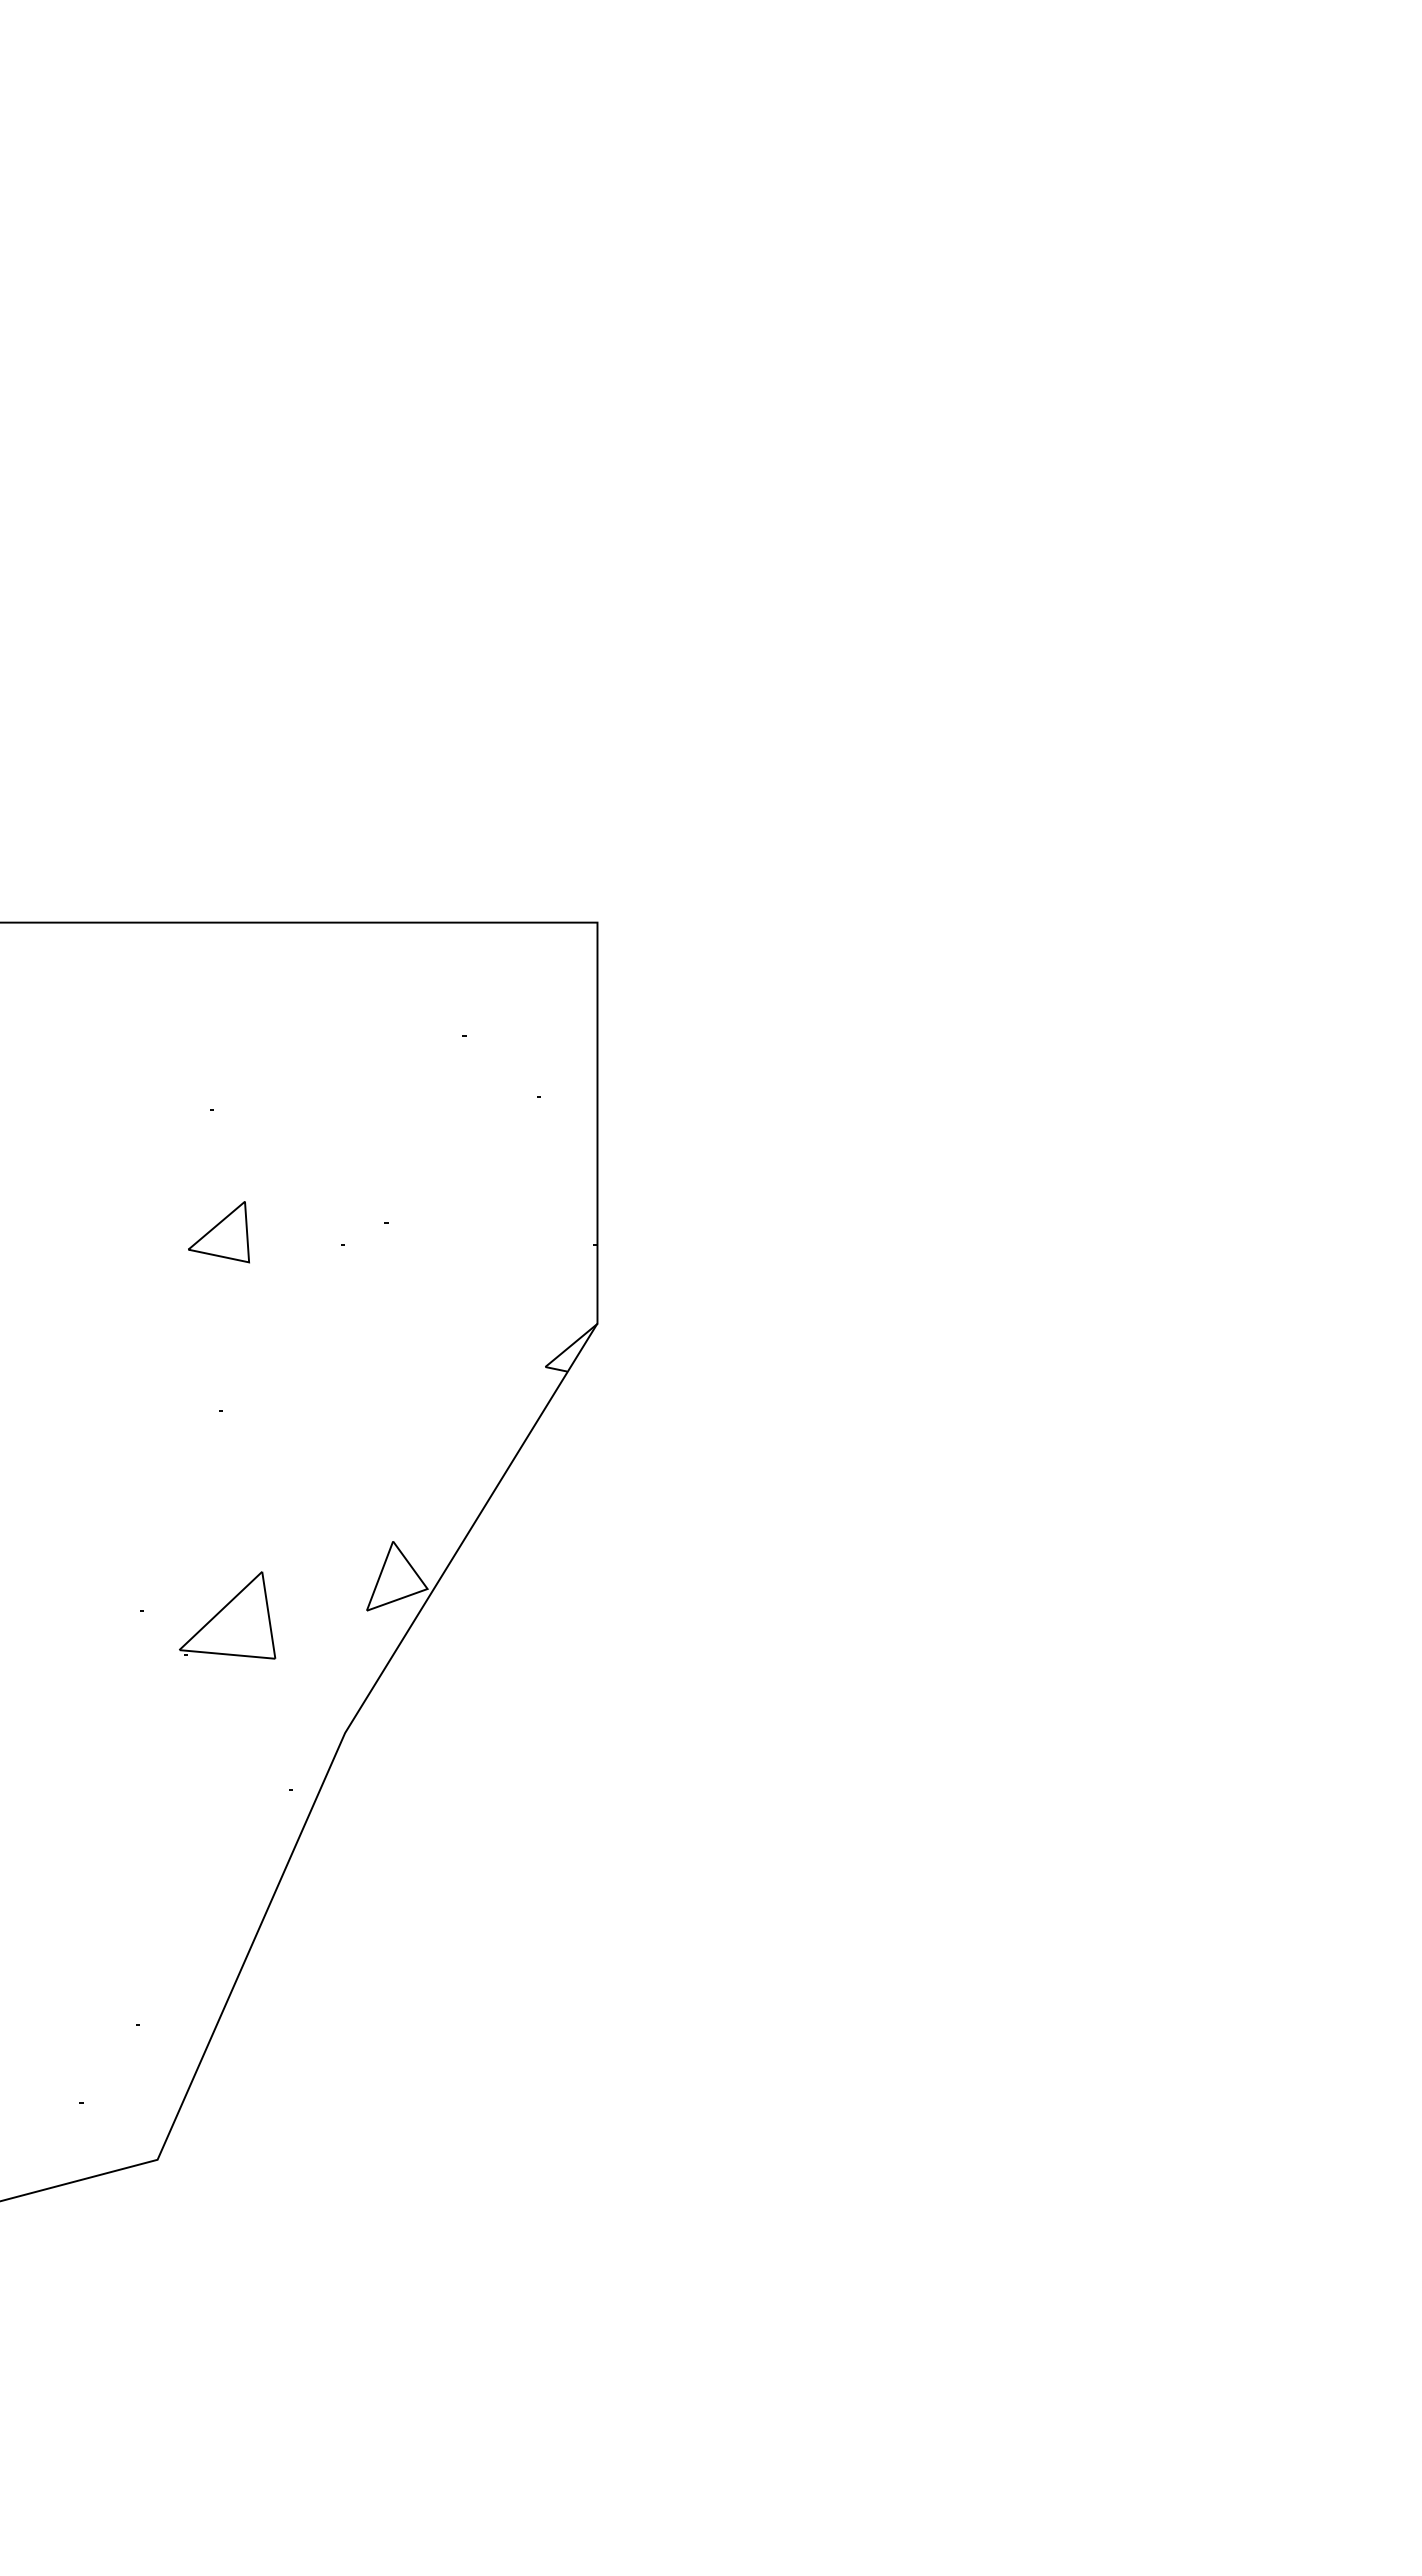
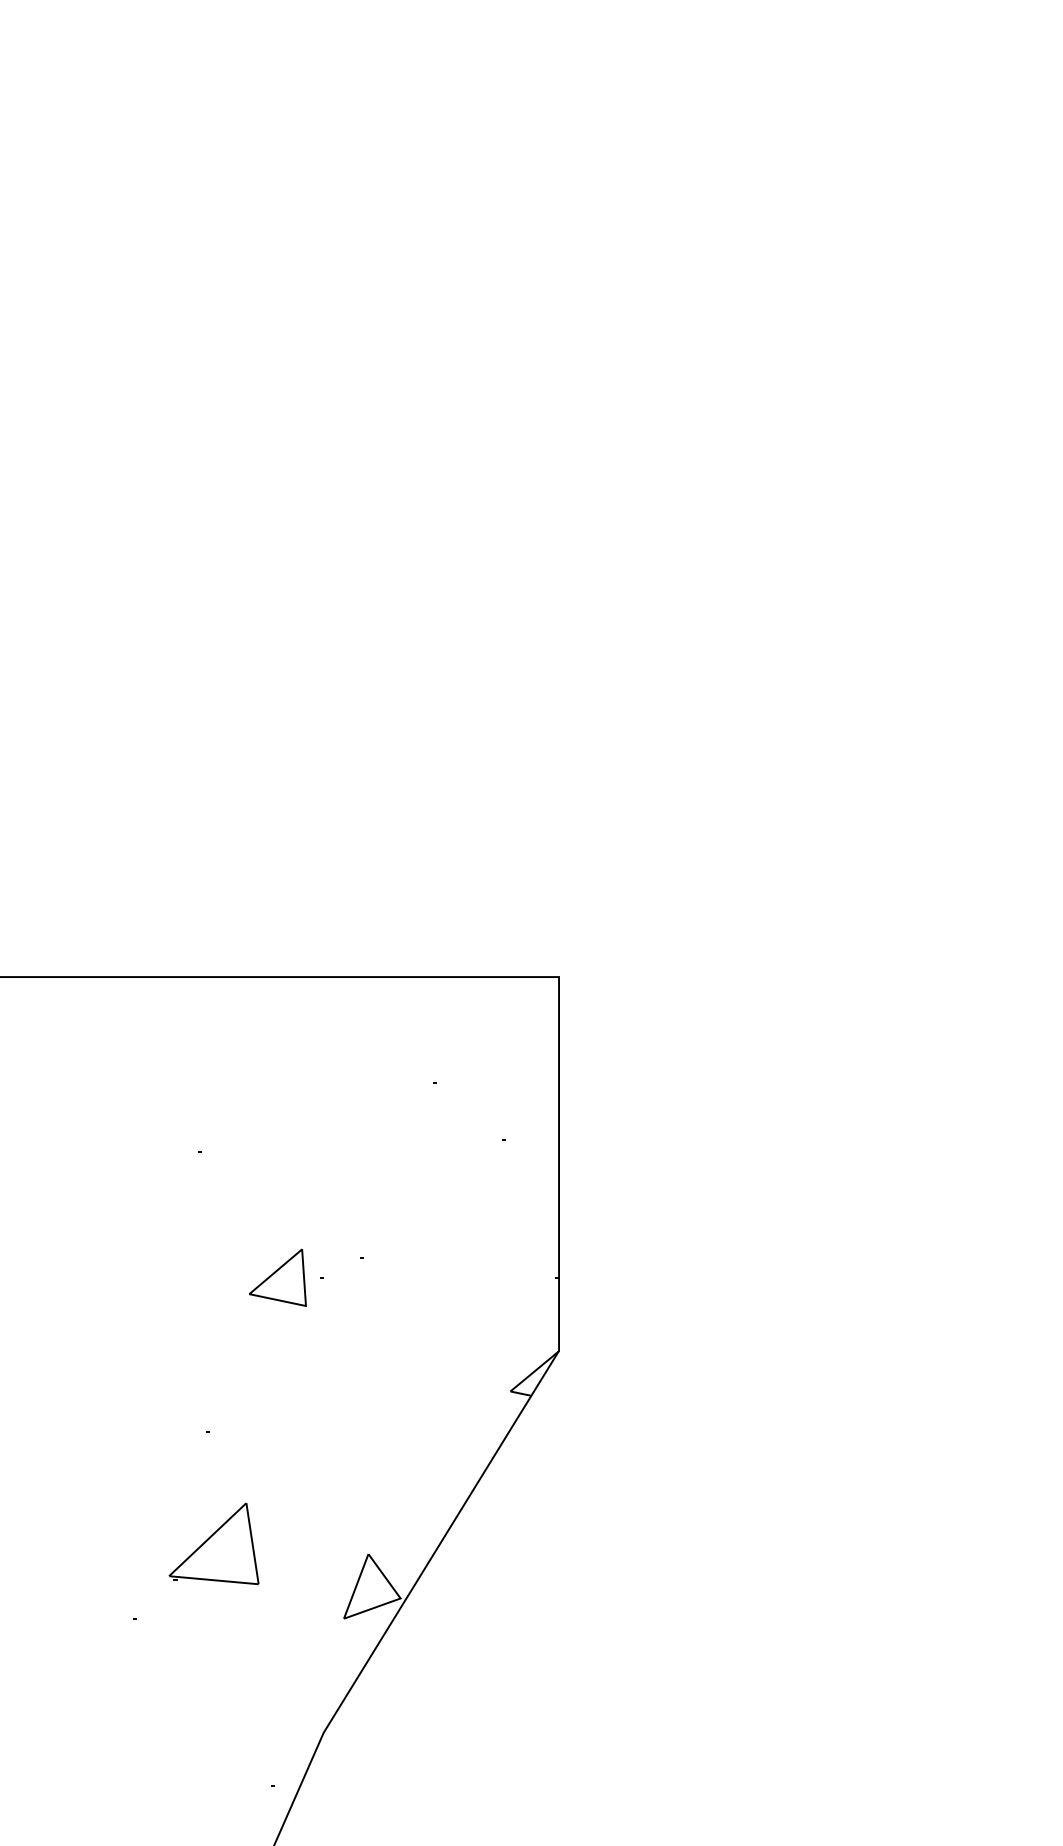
part: (218, 1232) -> (277, 1278), moved
part: (227, 1615) -> (214, 1543), moved

